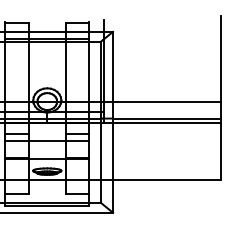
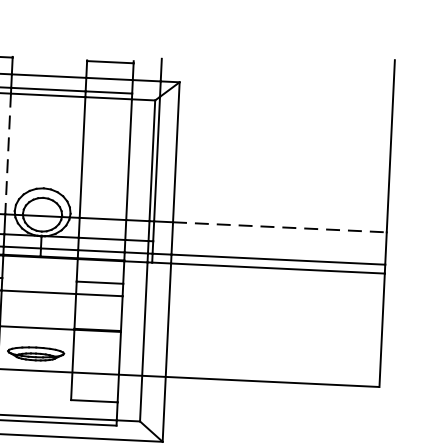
line: (28, 72) -> (7, 155), solid -> dashed
line: (166, 102) -> (279, 227), solid -> dashed

